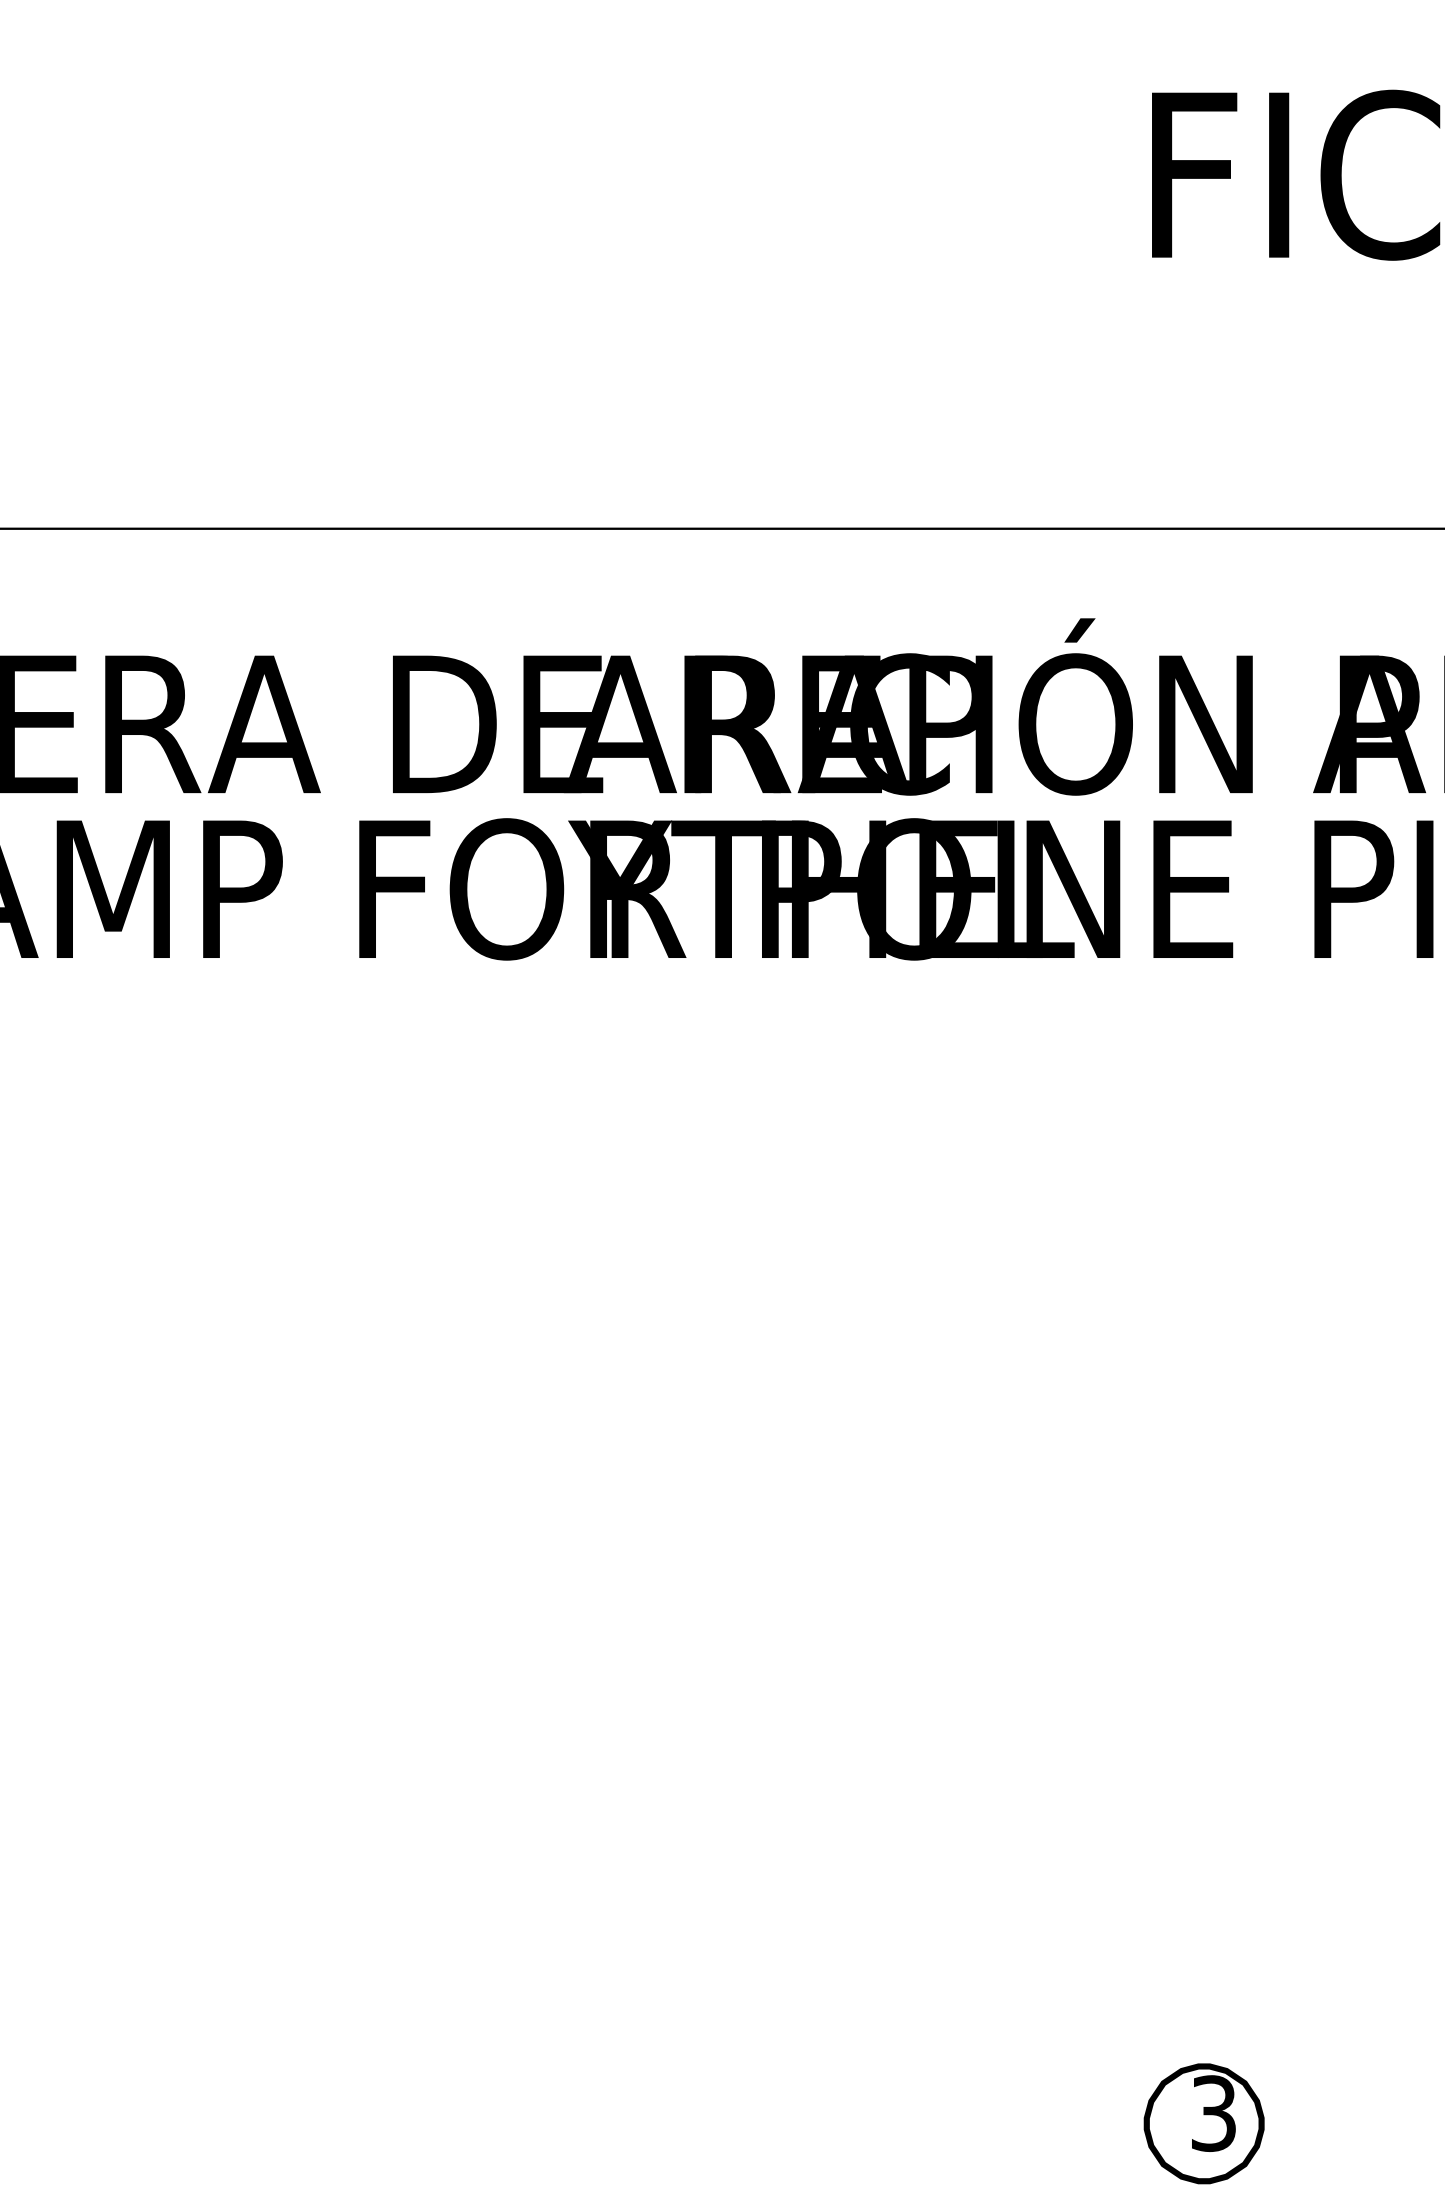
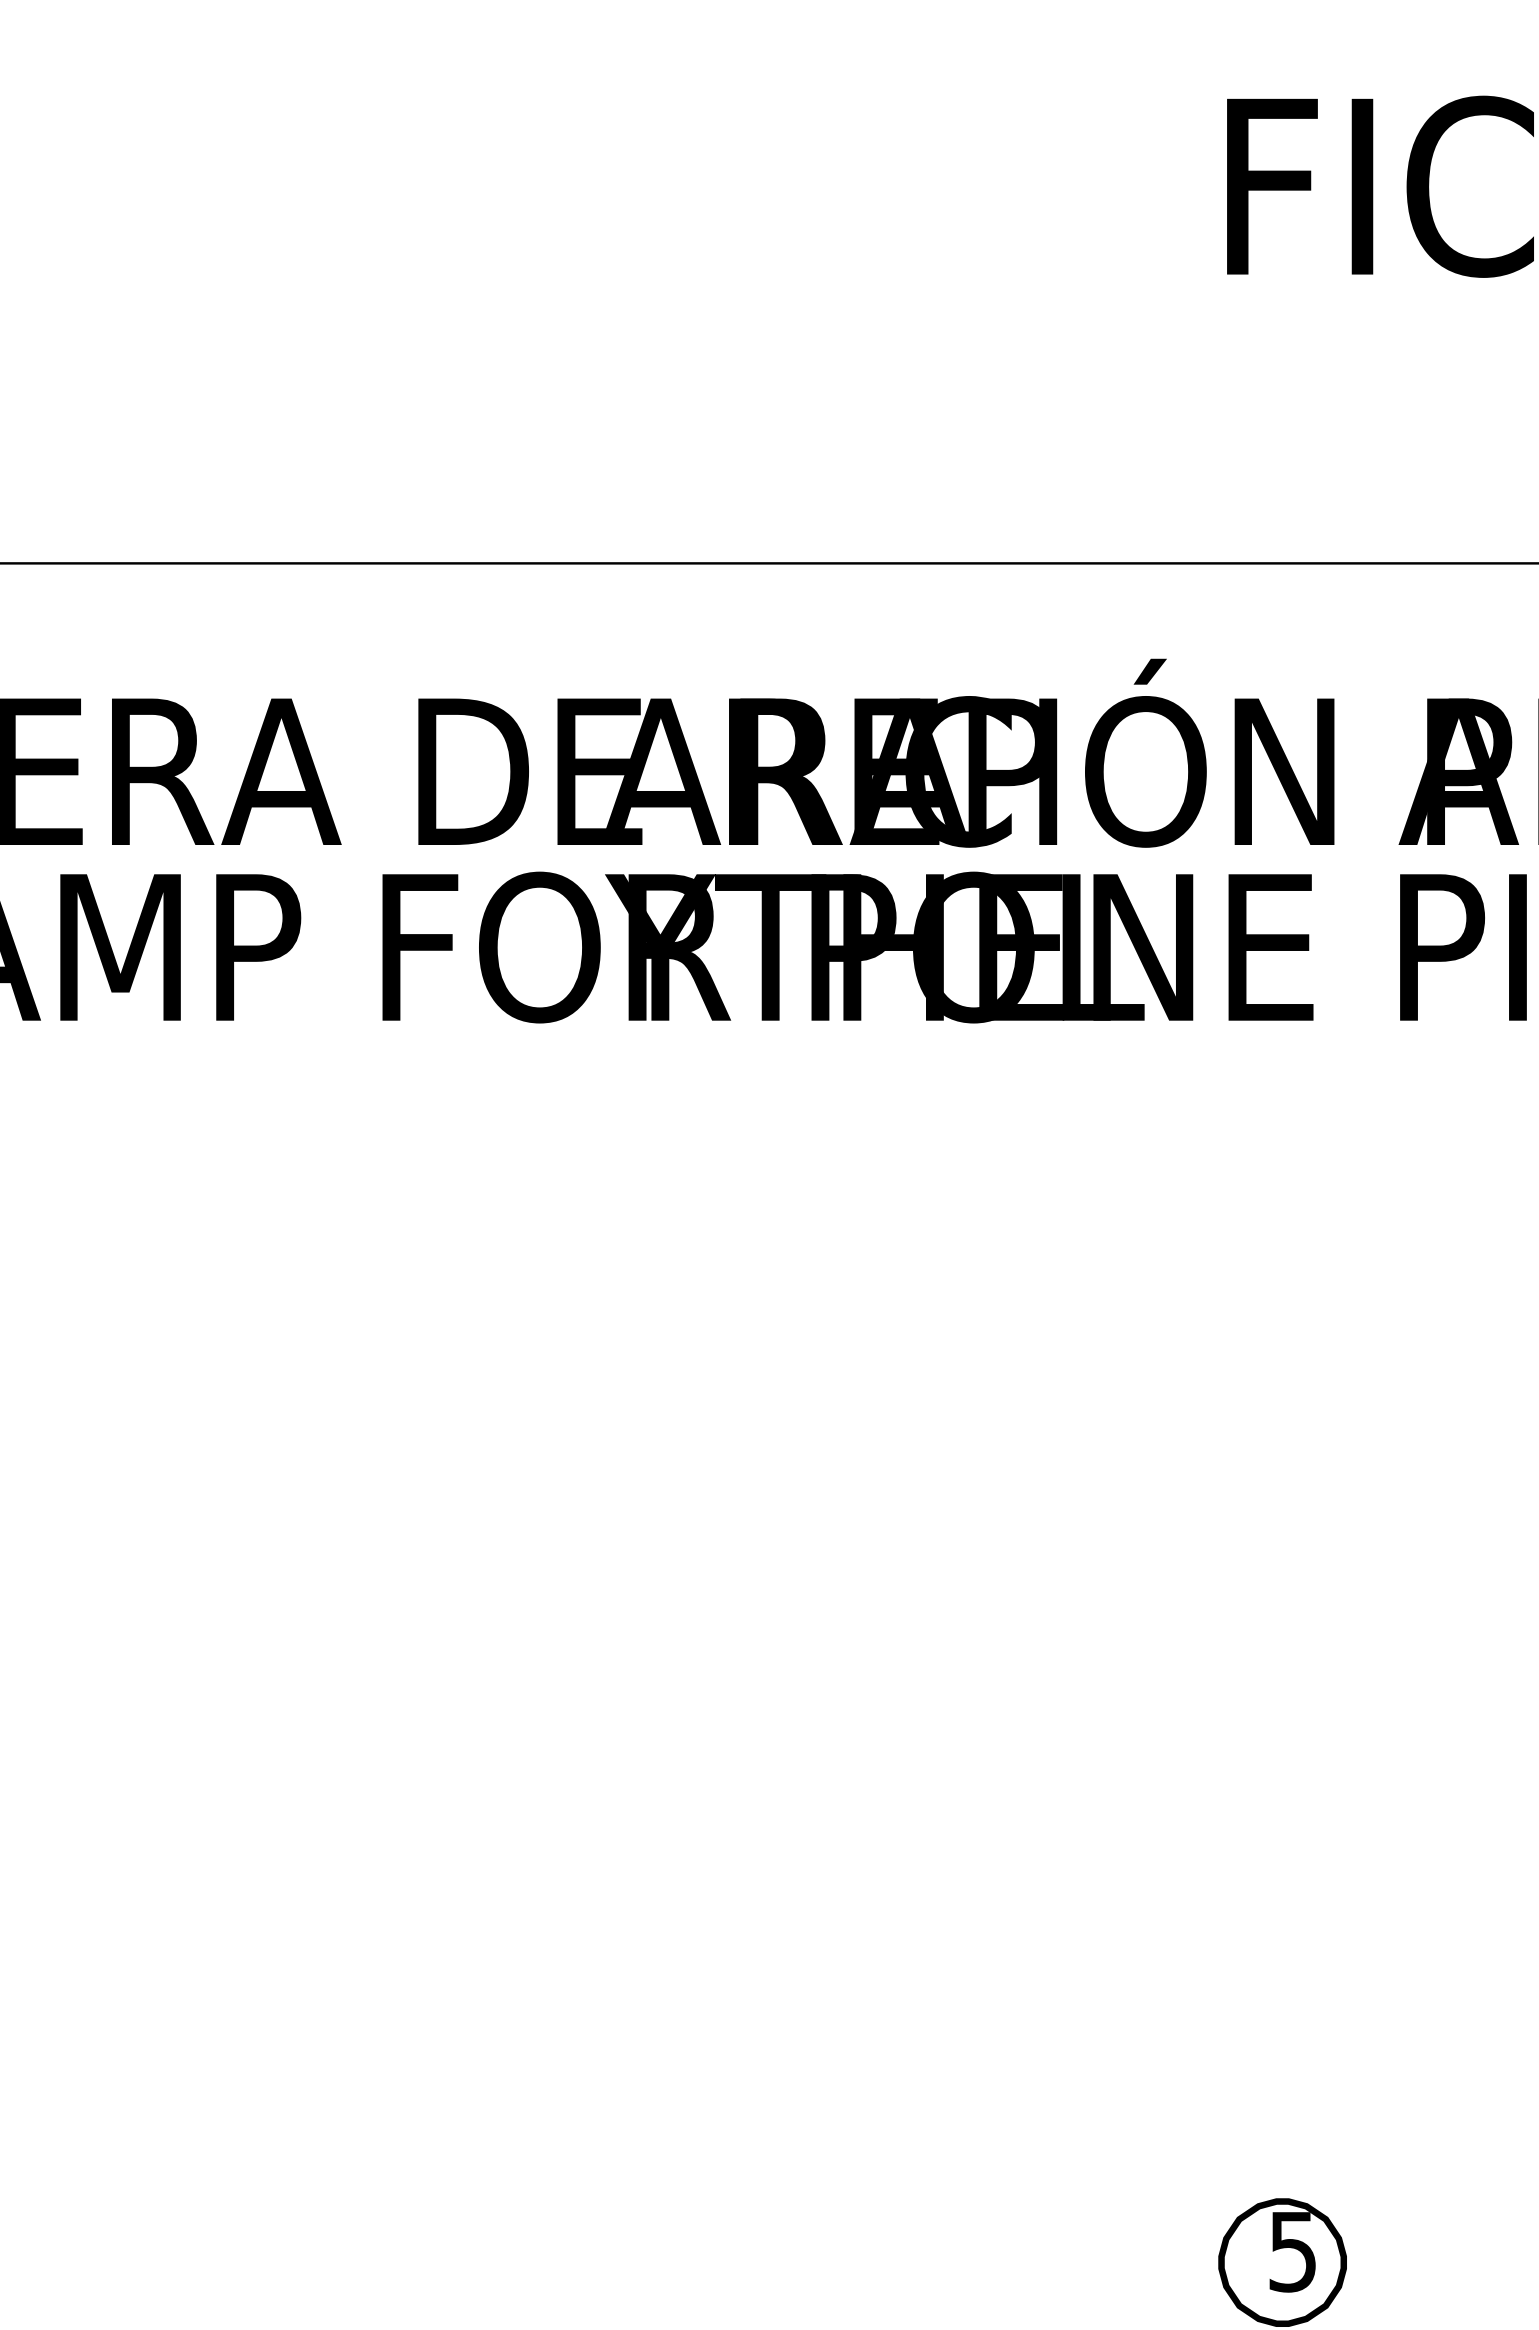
text: (1213, 2113) -> (1292, 2251), 3 -> 5

